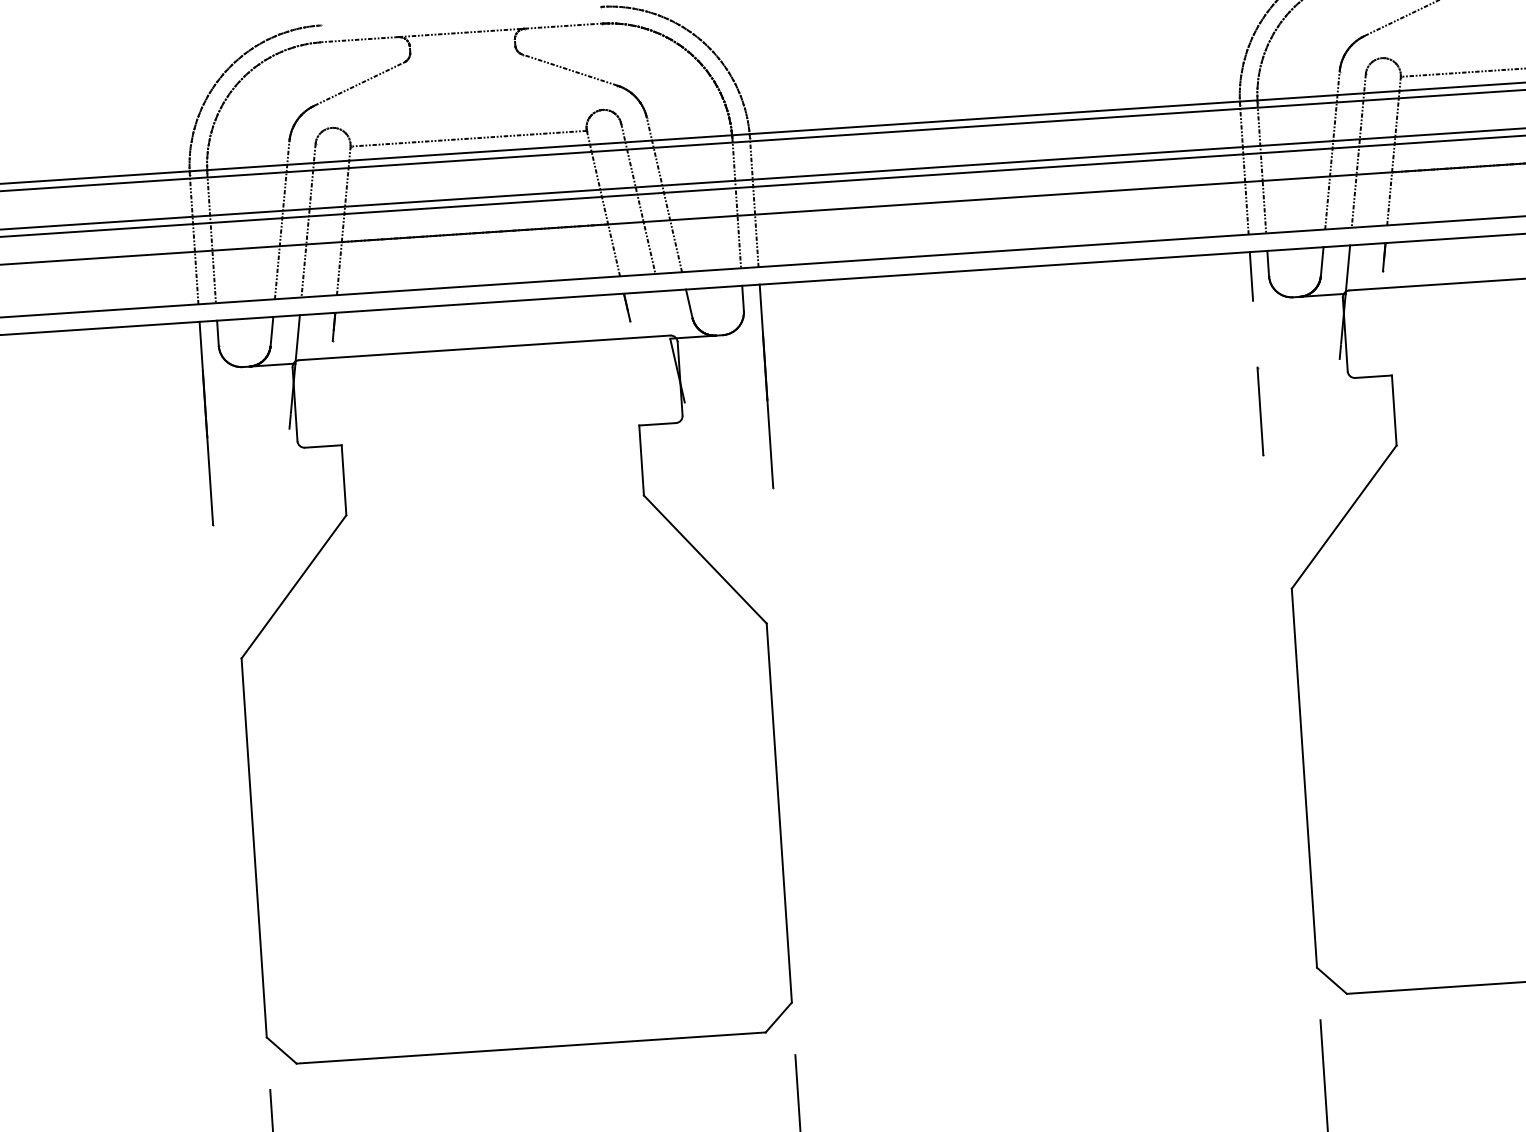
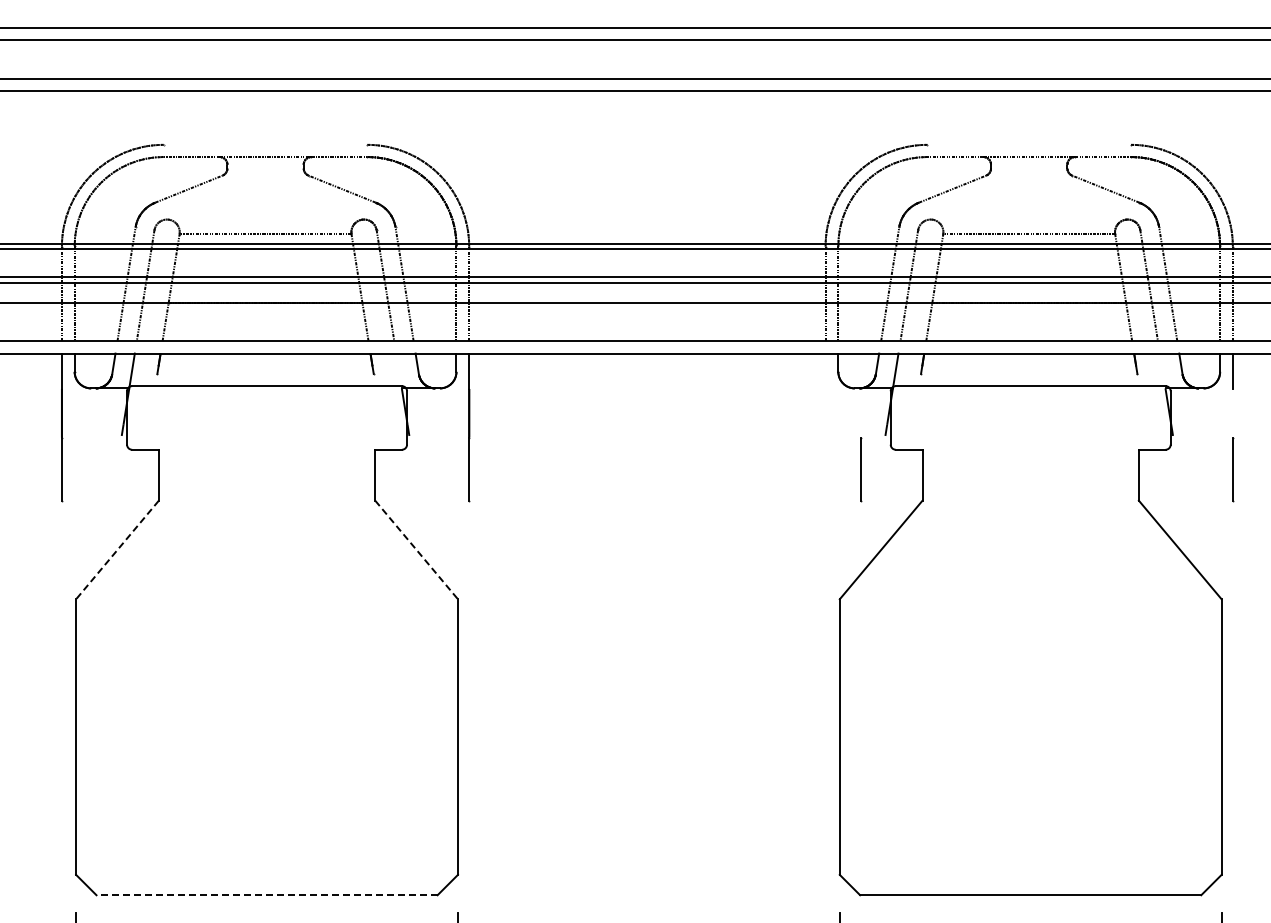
line: (1251, 275) -> (825, 370), removed
line: (1261, 411) -> (861, 469), moved
line: (705, 560) -> (416, 550), solid -> dashed
line: (294, 587) -> (117, 550), solid -> dashed
line: (531, 1048) -> (267, 895), solid -> dashed

